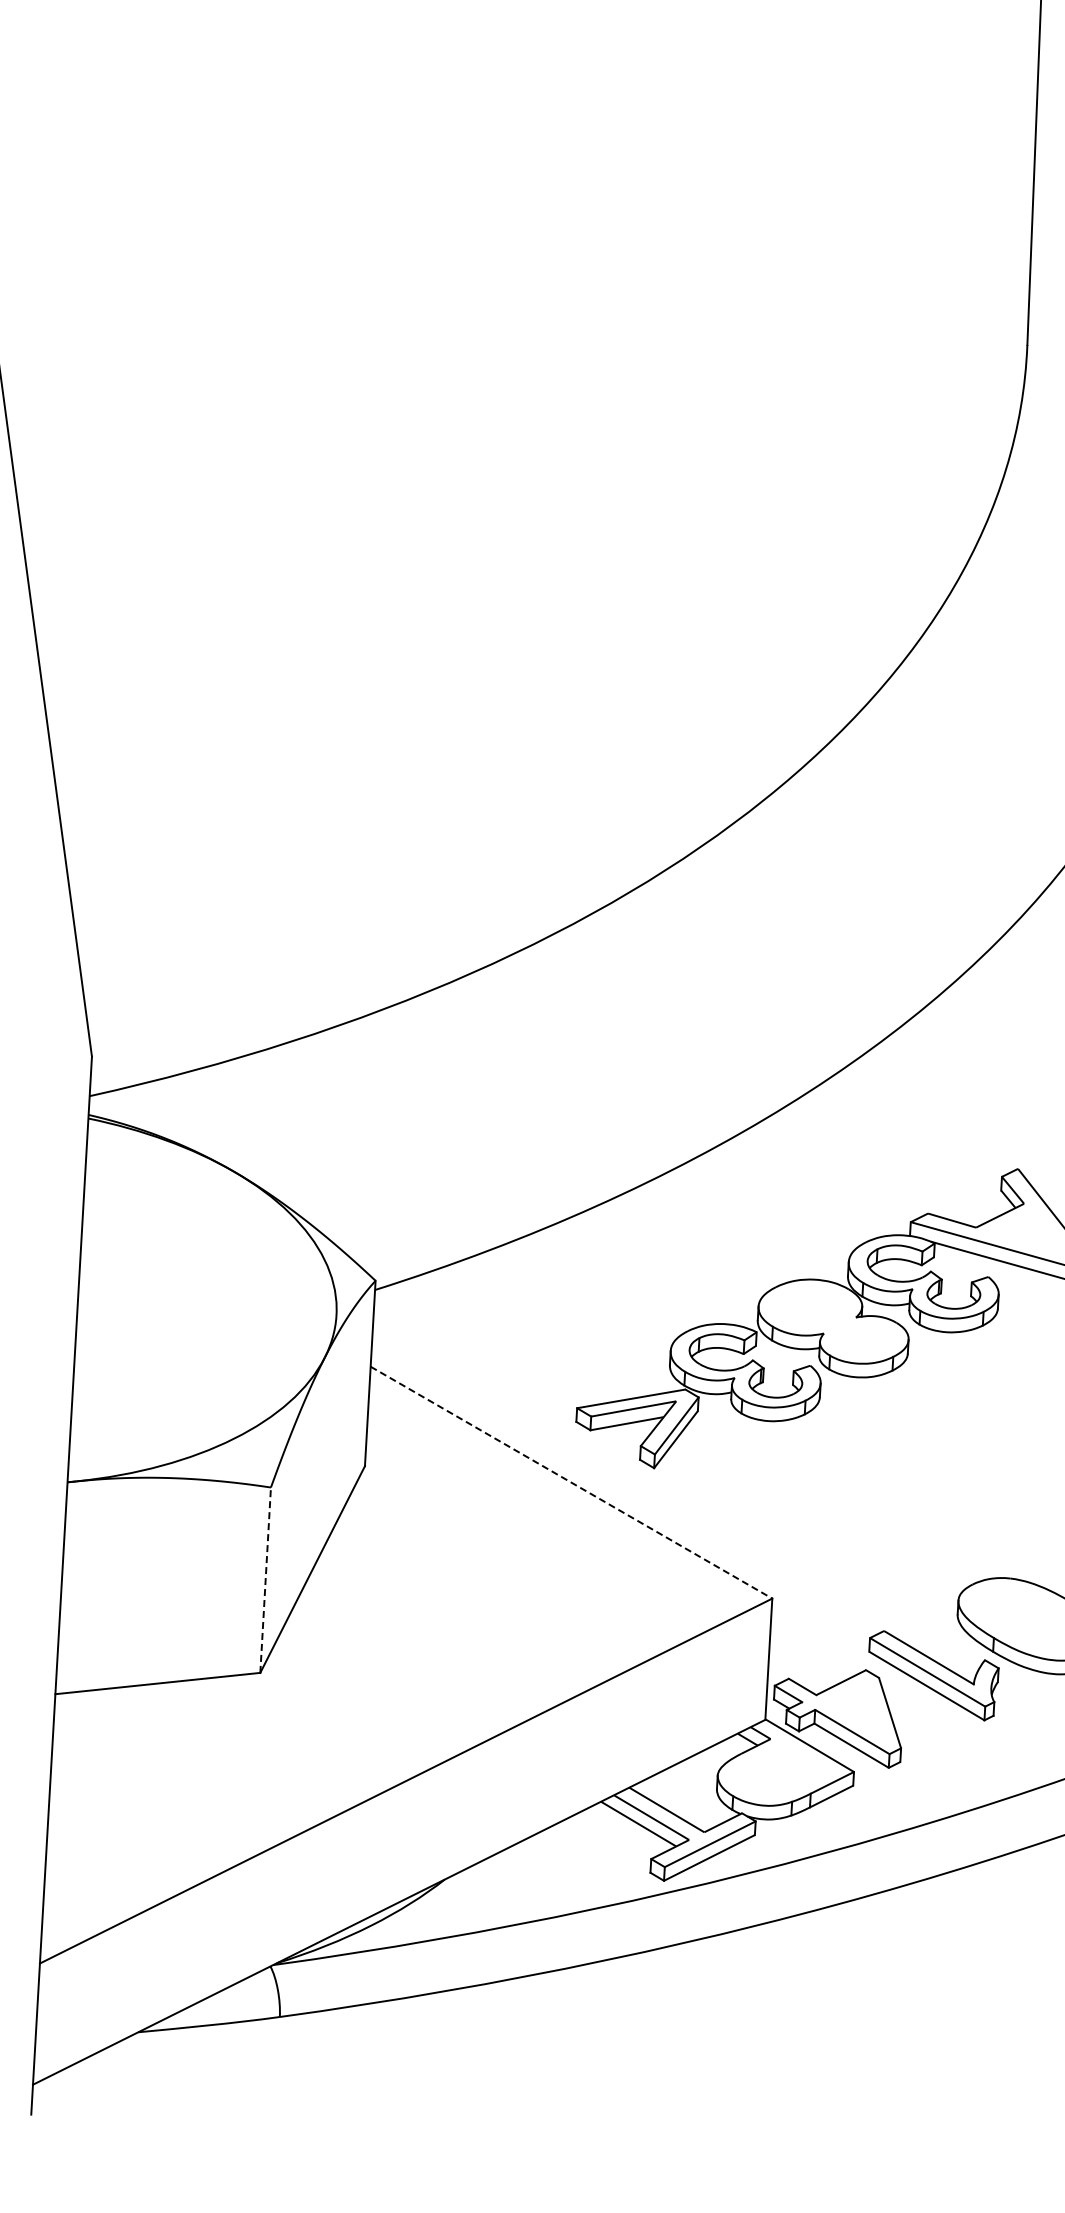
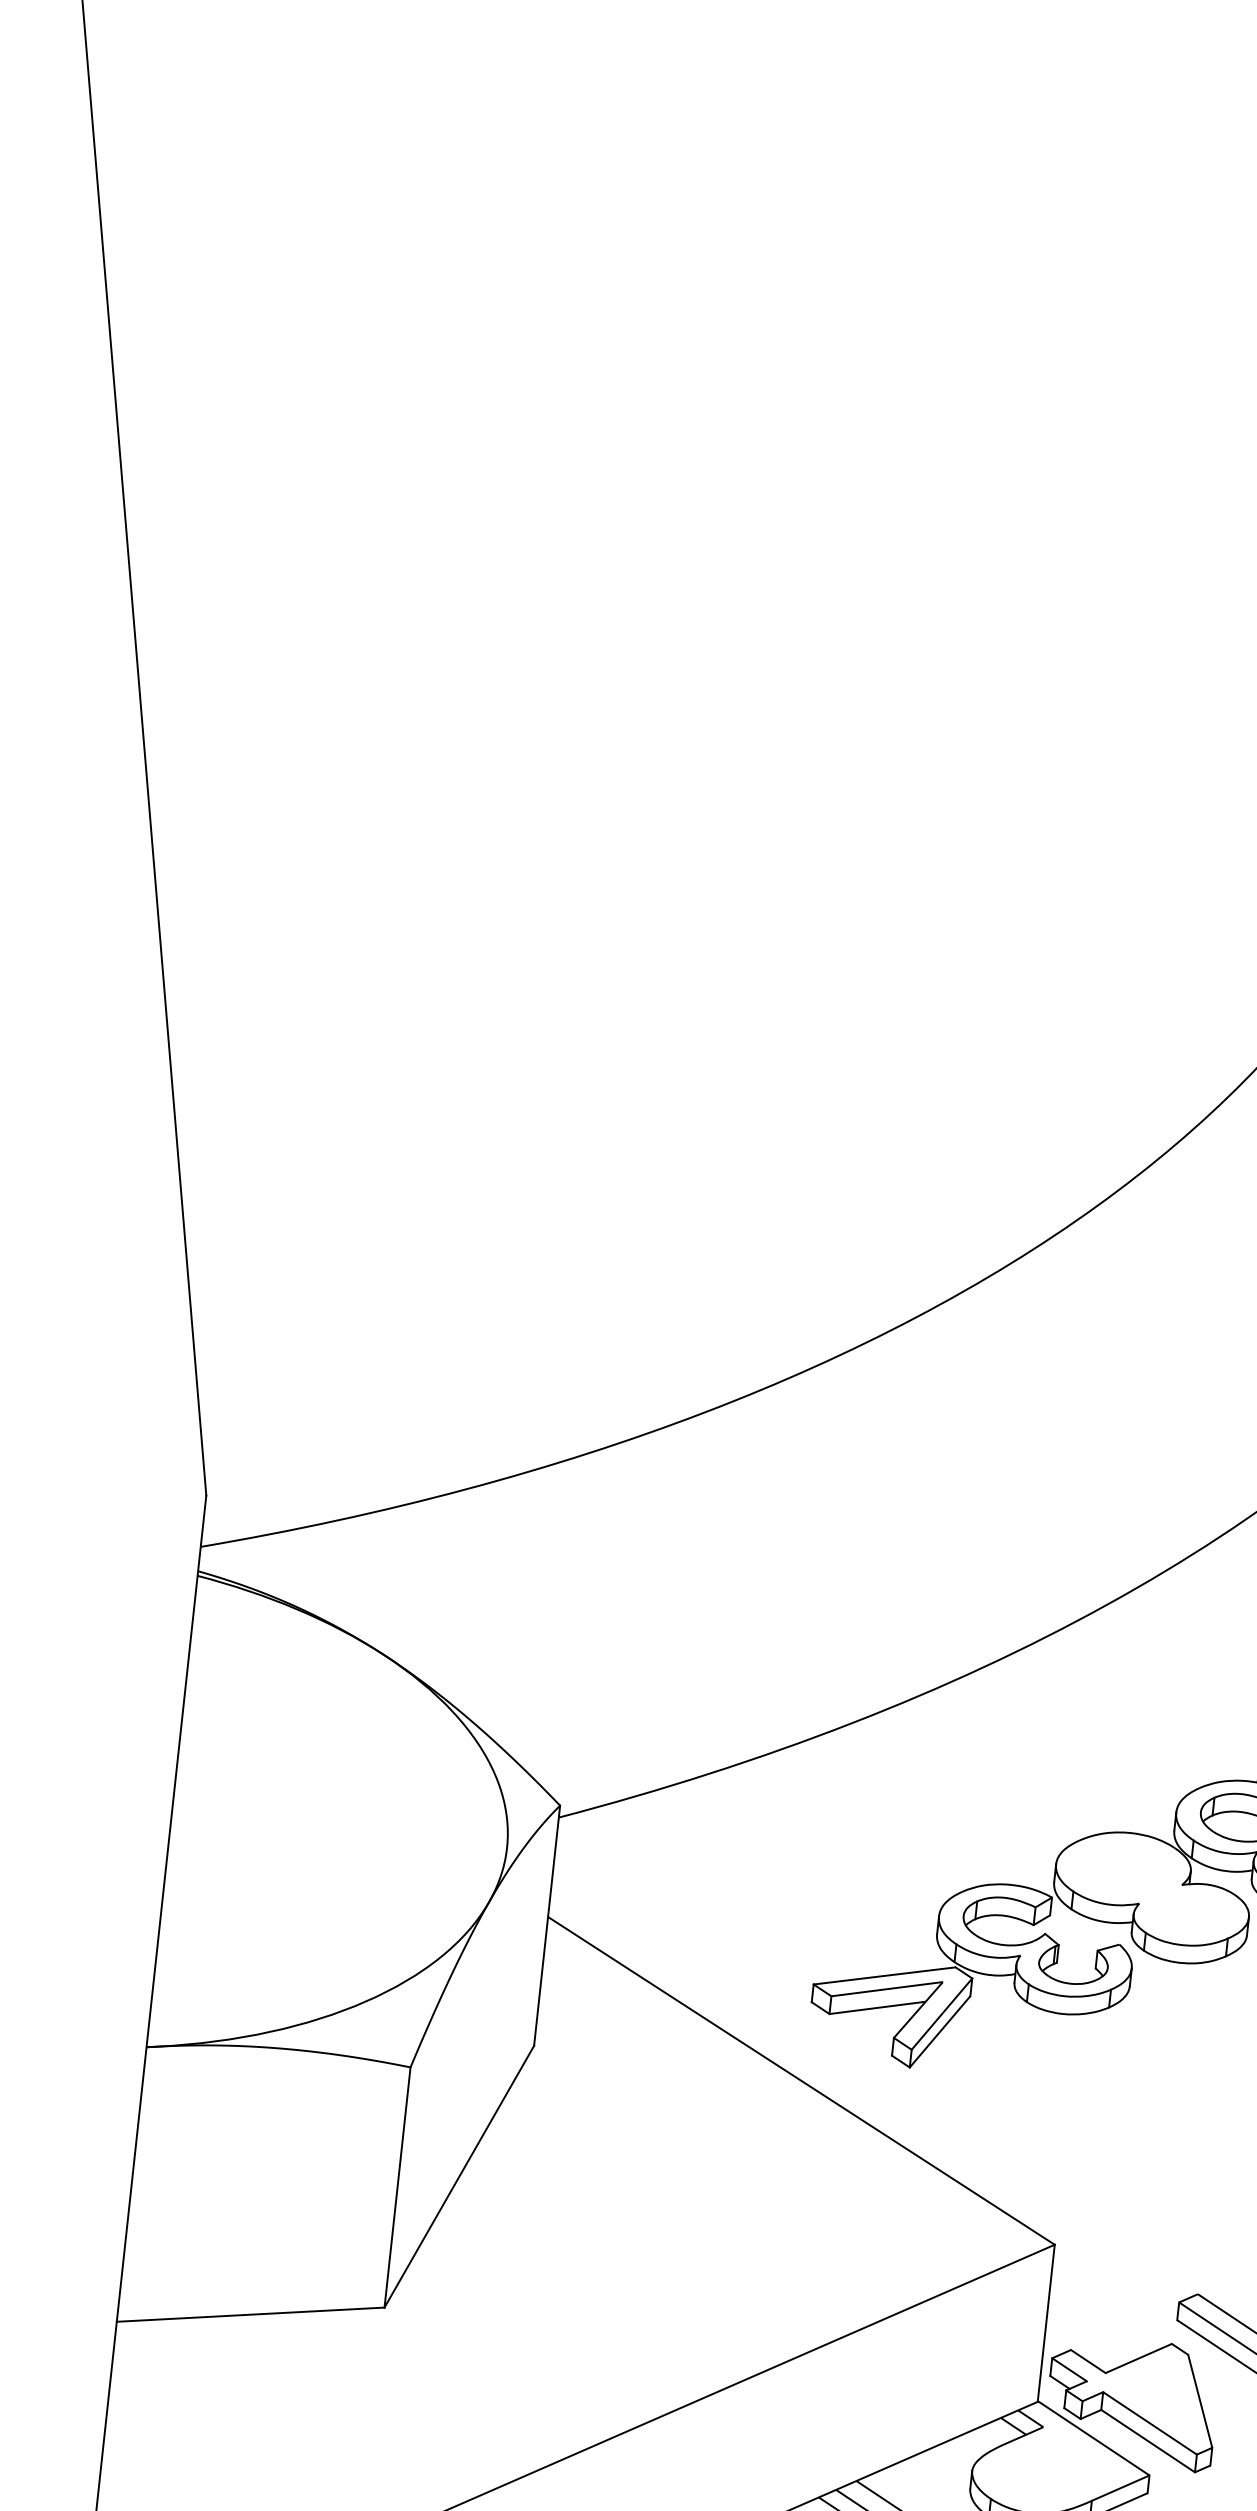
line: (571, 1482) -> (801, 2080), dashed -> solid
line: (265, 1580) -> (397, 2187), dashed -> solid

